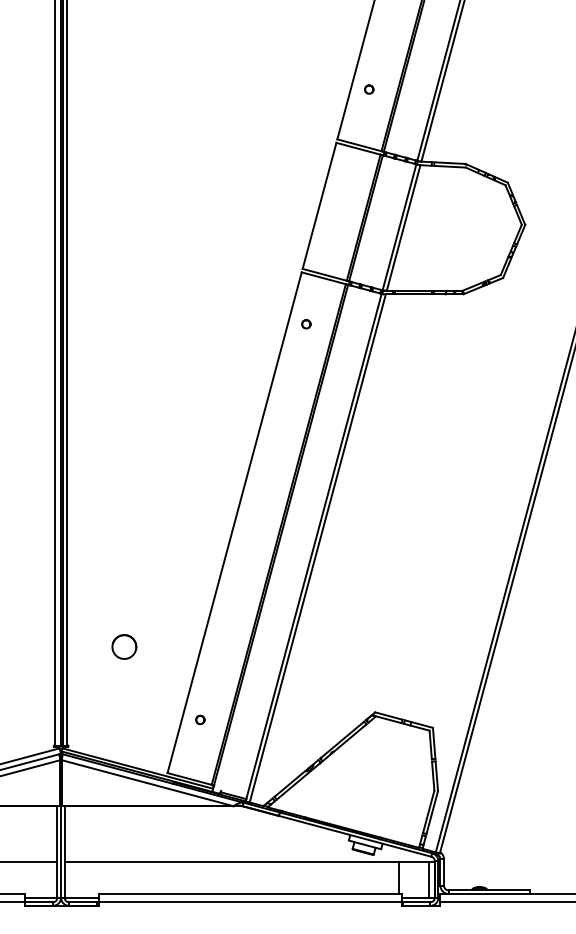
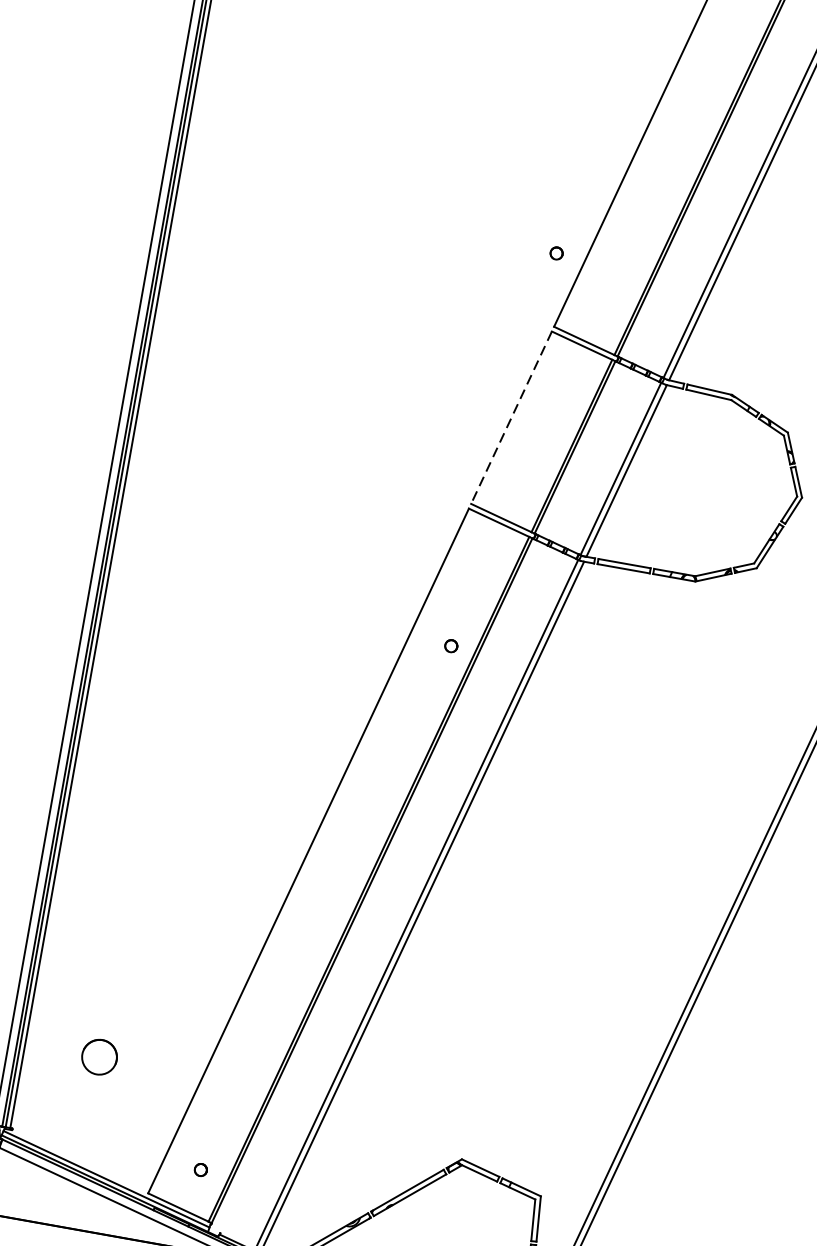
part: (369, 89) -> (557, 253), moved
line: (319, 206) -> (511, 418), solid -> dashed
part: (306, 324) -> (451, 646), moved
part: (124, 646) -> (99, 1056), moved
part: (200, 719) -> (201, 1169), moved

